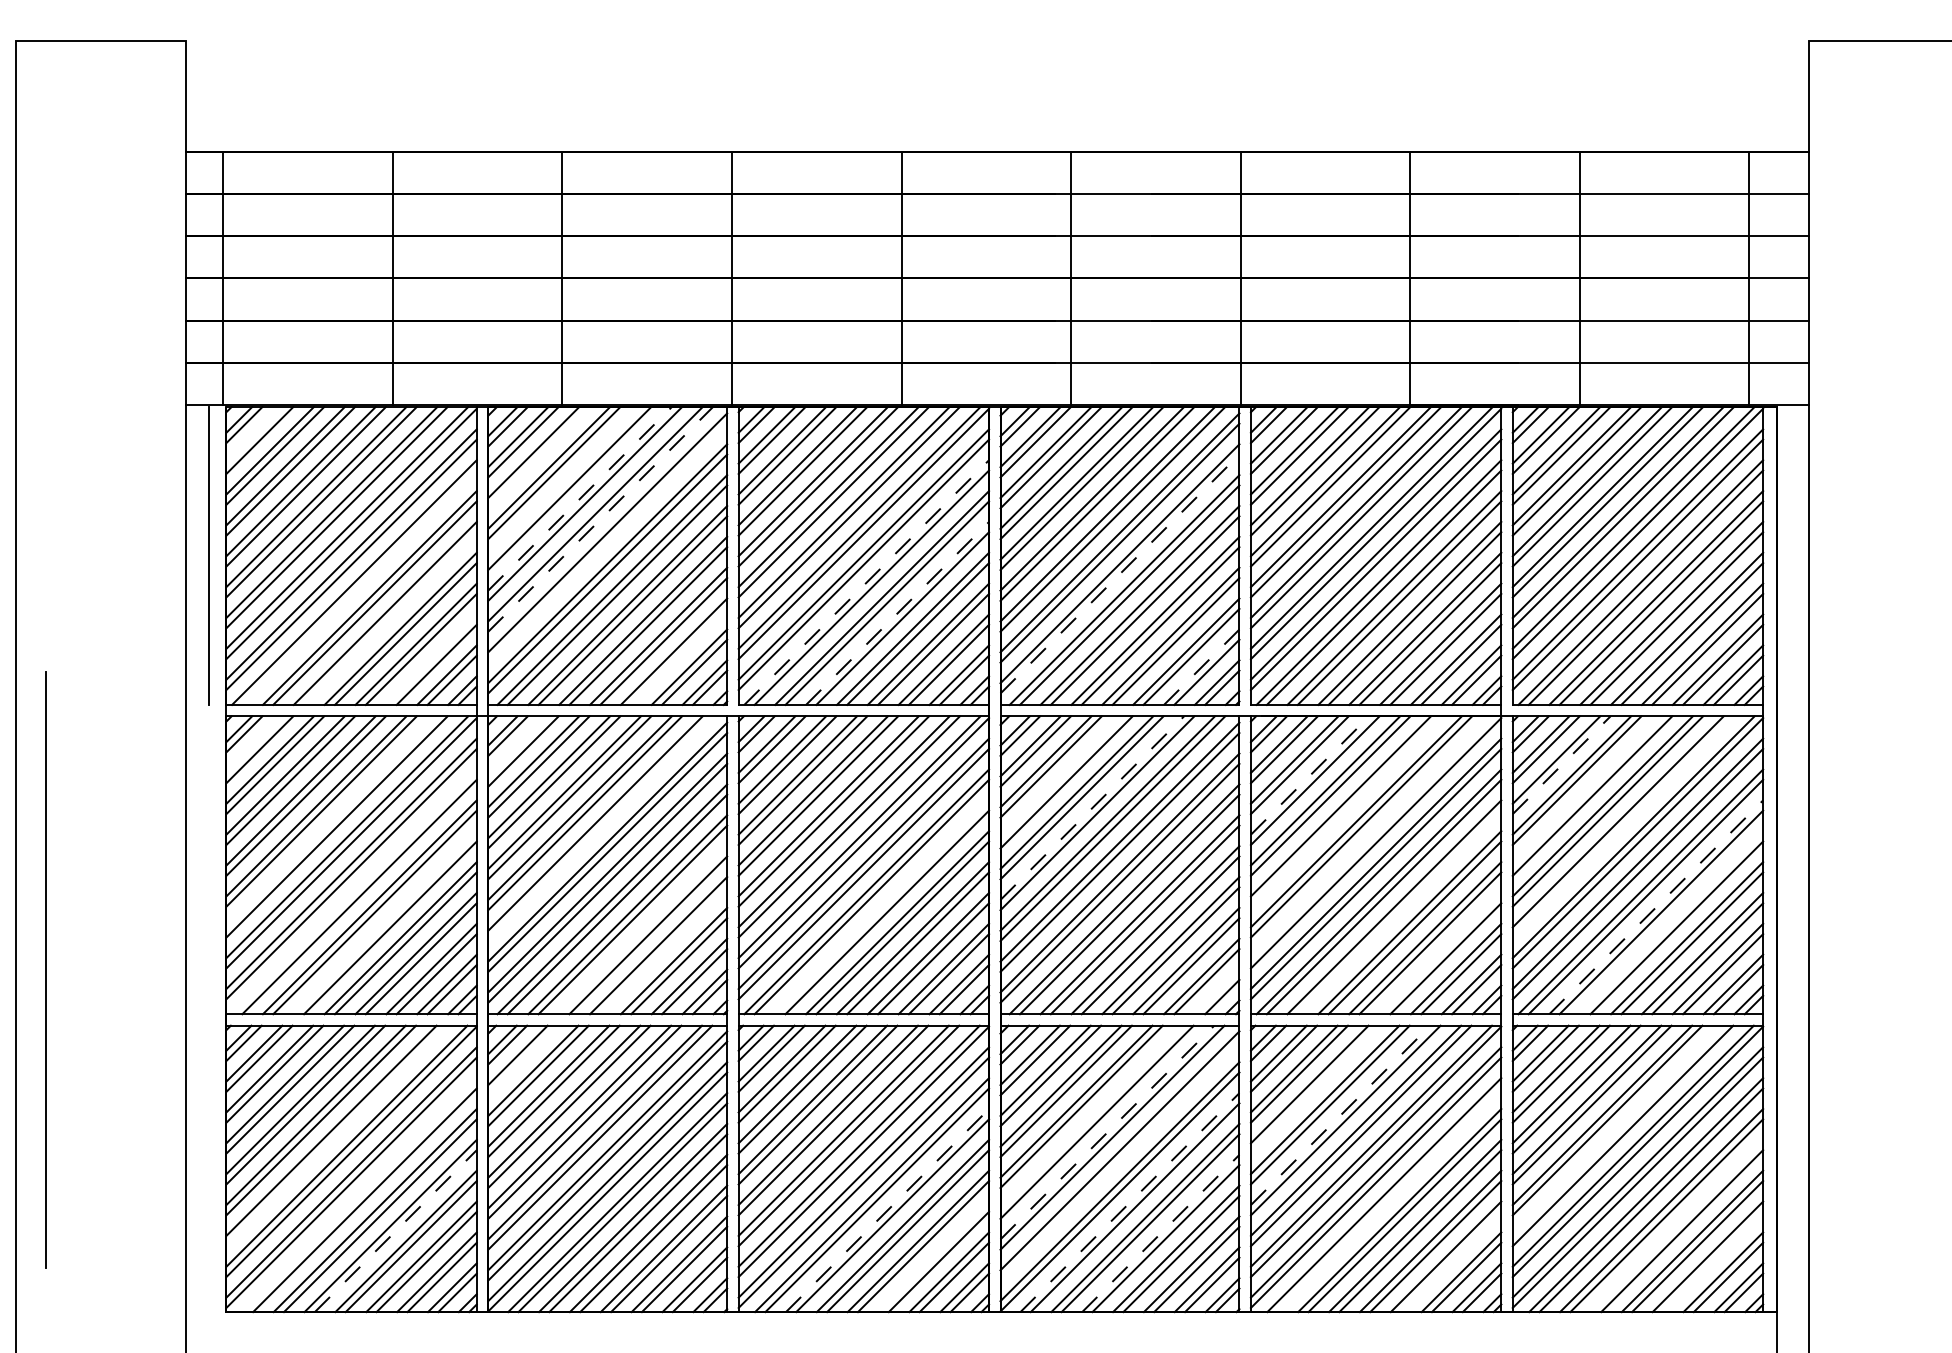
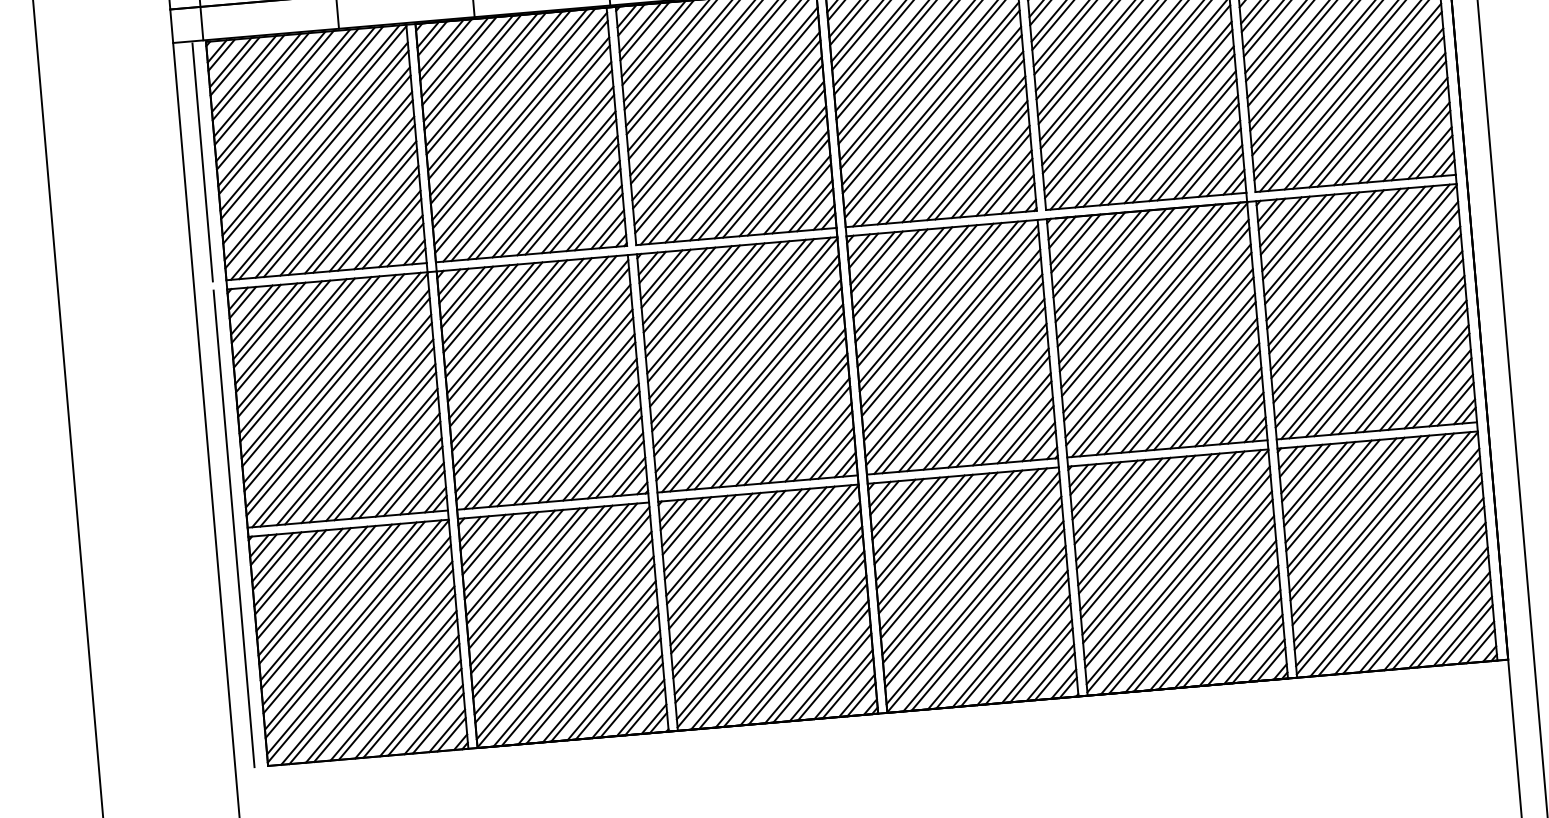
line: (254, 435) -> (230, 62), added
line: (538, 457) -> (459, 60), added
line: (564, 483) -> (481, 79), added
line: (580, 498) -> (495, 90), dashed -> solid
line: (600, 519) -> (513, 106), dashed -> solid
line: (607, 542) -> (520, 124), added
line: (1119, 574) -> (931, 114), dashed -> solid
line: (867, 582) -> (730, 138), dashed -> solid
line: (359, 587) -> (324, 177), added
line: (897, 613) -> (757, 161), dashed -> solid
line: (390, 618) -> (351, 199), added
line: (679, 656) -> (585, 210), added
line: (431, 659) -> (387, 229), added
line: (1202, 666) -> (1004, 182), dashed -> solid
line: (254, 744) -> (251, 309), added
line: (518, 746) -> (462, 293), added
line: (1561, 764) -> (1298, 236), dashed -> solid
line: (1310, 775) -> (1098, 262), dashed -> solid
line: (1061, 777) -> (899, 281), added
line: (1586, 790) -> (1320, 255), added
line: (1092, 808) -> (926, 303), dashed -> solid
line: (1345, 811) -> (1129, 288), added
line: (331, 821) -> (318, 366), added
line: (1622, 826) -> (1351, 281), added
line: (600, 828) -> (534, 353), added
line: (1371, 837) -> (1151, 307), added
line: (354, 891) -> (341, 420), added
line: (1656, 906) -> (1384, 343), dashed -> solid
line: (882, 907) -> (765, 397), added
line: (1399, 912) -> (1179, 365), added
line: (384, 922) -> (367, 443), added
line: (1671, 922) -> (1397, 355), added
line: (643, 930) -> (575, 432), added
line: (663, 950) -> (592, 446), added
line: (1440, 953) -> (1214, 395), added
line: (45, 969) -> (233, 528), moved
line: (1216, 991) -> (1038, 441), added
line: (522, 1060) -> (487, 544), added
line: (1314, 1089) -> (1123, 513), added
line: (1340, 1115) -> (1145, 532), dashed -> solid
line: (1091, 1116) -> (946, 550), added
line: (1617, 1130) -> (1368, 525), added
line: (1107, 1132) -> (960, 561), dashed -> solid
line: (336, 1135) -> (344, 617), added
line: (1119, 1160) -> (972, 583), added
line: (359, 1195) -> (366, 663), added
line: (1389, 1200) -> (1190, 596), added
line: (1129, 1202) -> (983, 616), dashed -> solid
line: (887, 1210) -> (789, 639), dashed -> solid
line: (1676, 1225) -> (1422, 597), added
line: (395, 1231) -> (397, 689), dashed -> solid
line: (1161, 1233) -> (1010, 638), dashed -> solid
line: (933, 1256) -> (829, 673), added
line: (1451, 1261) -> (1244, 641), added
line: (1712, 1261) -> (1453, 623), added

